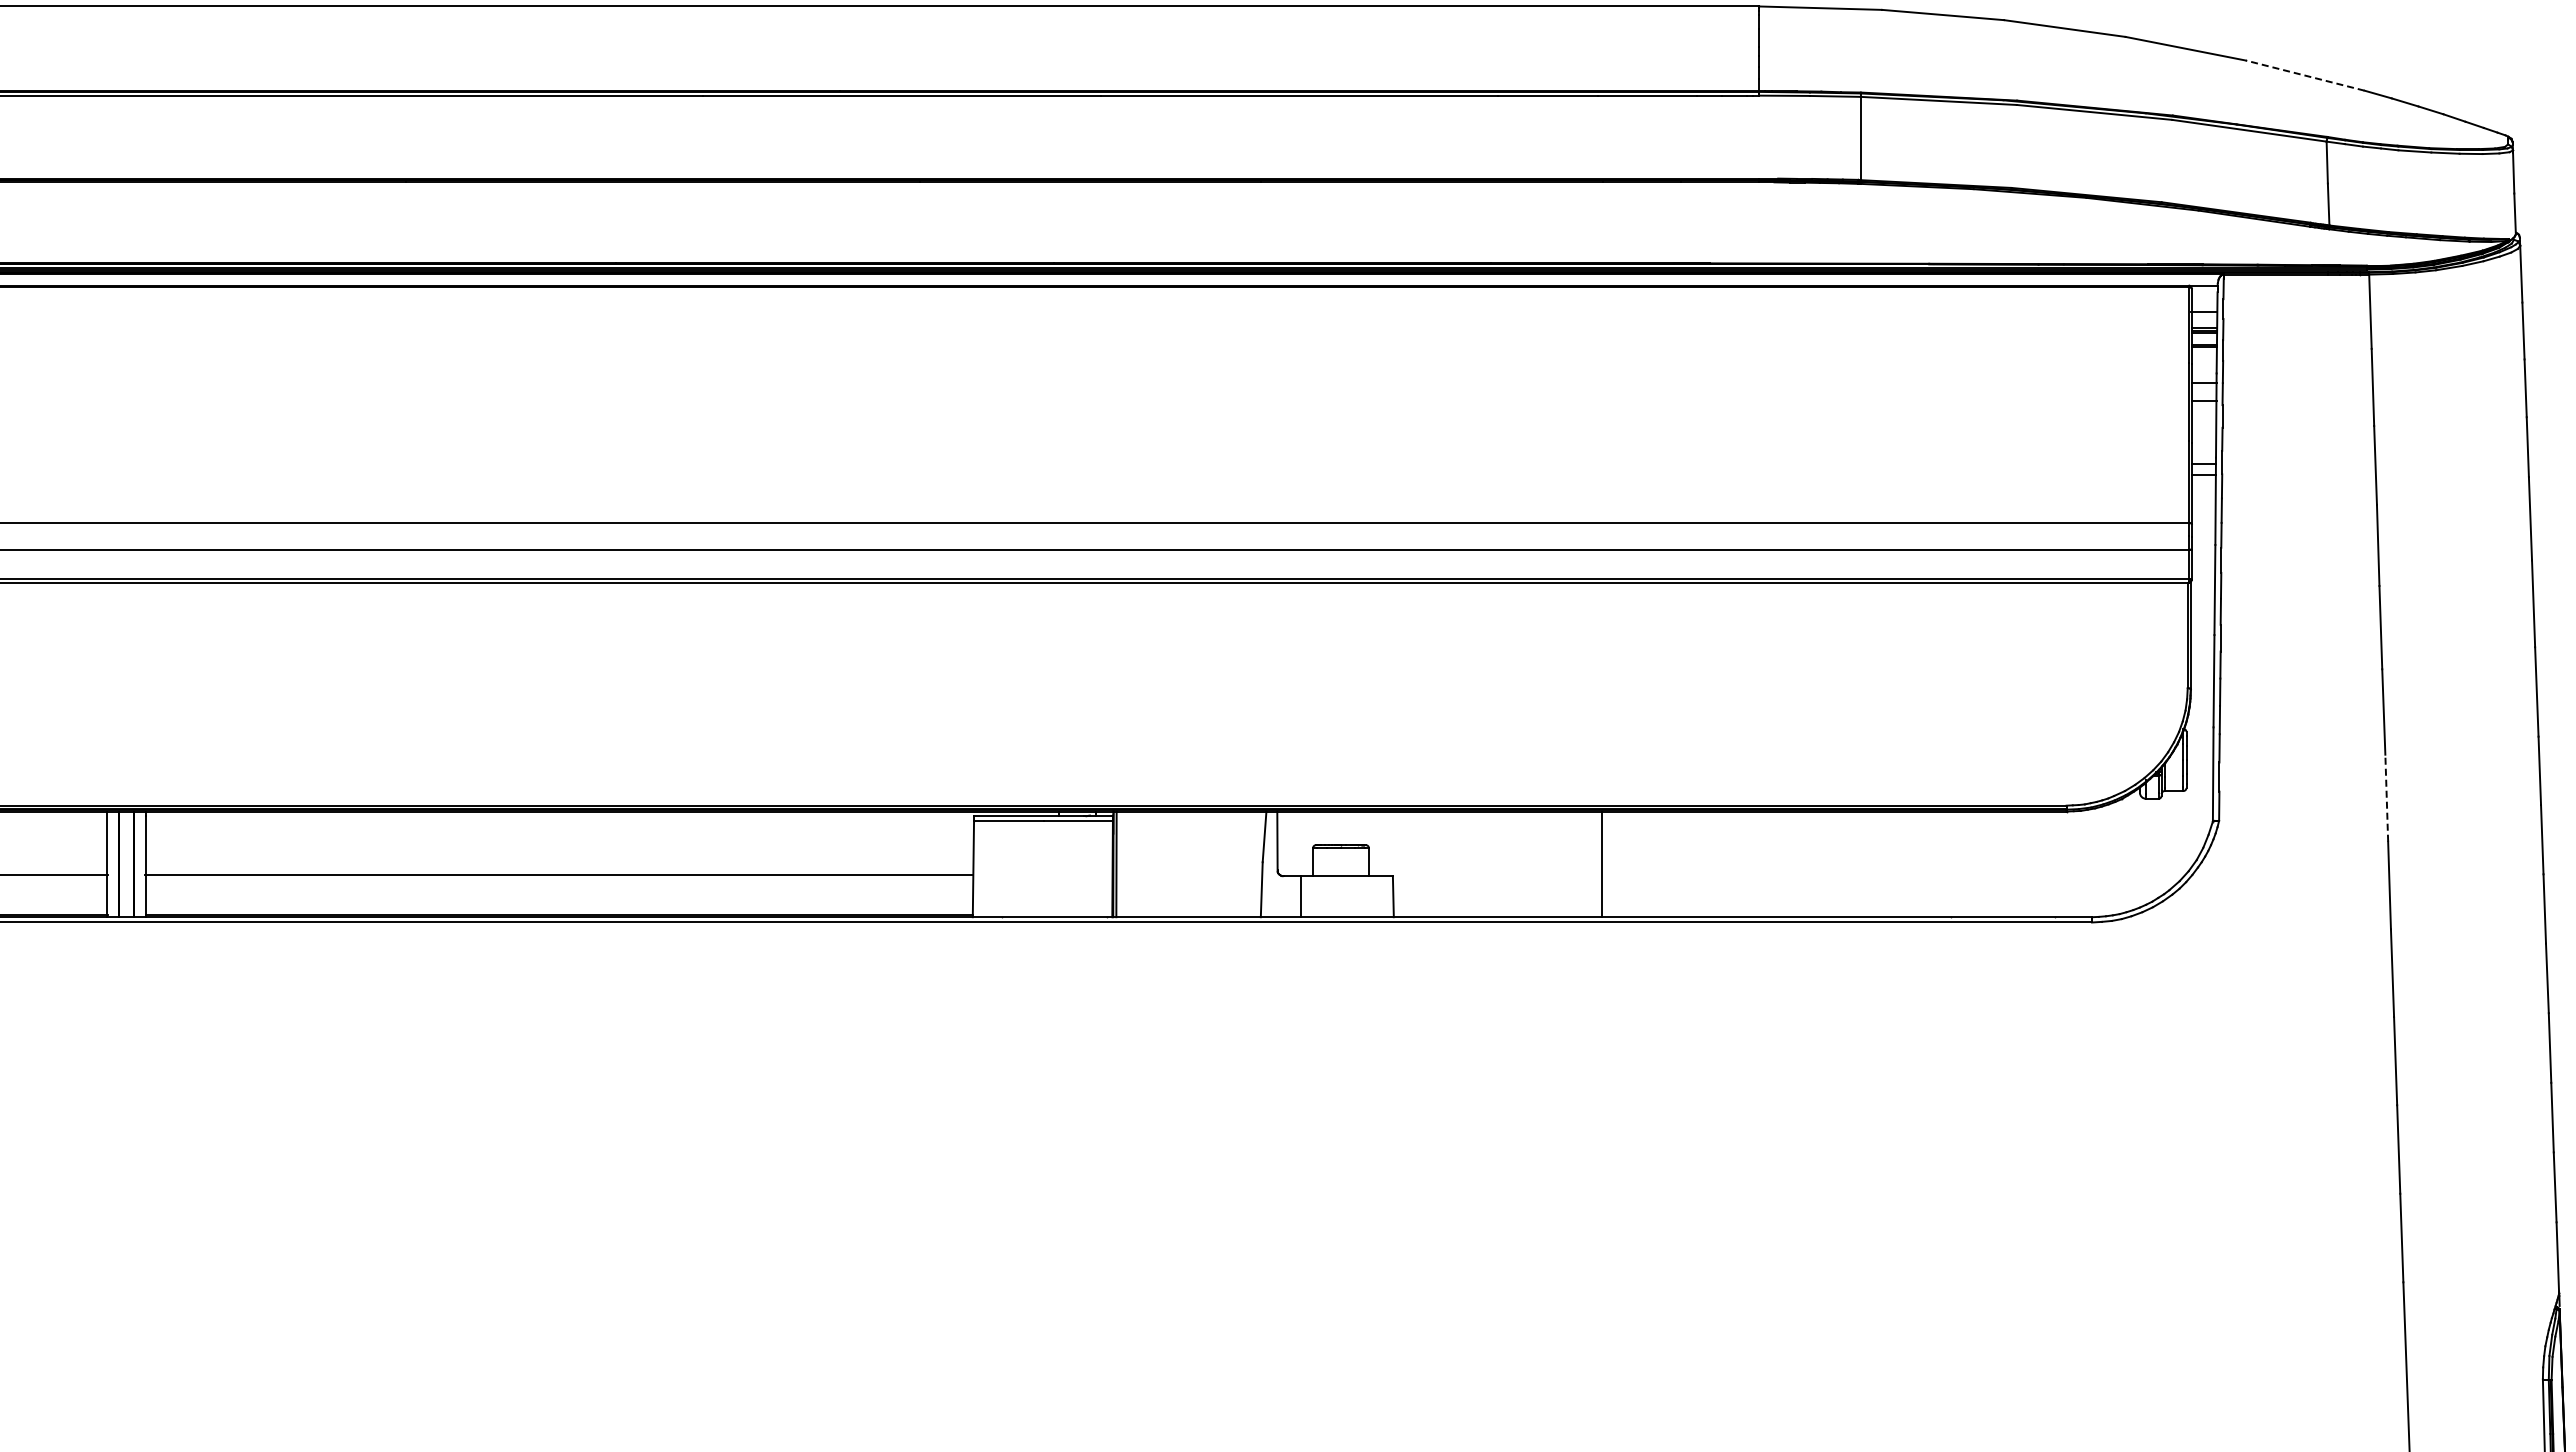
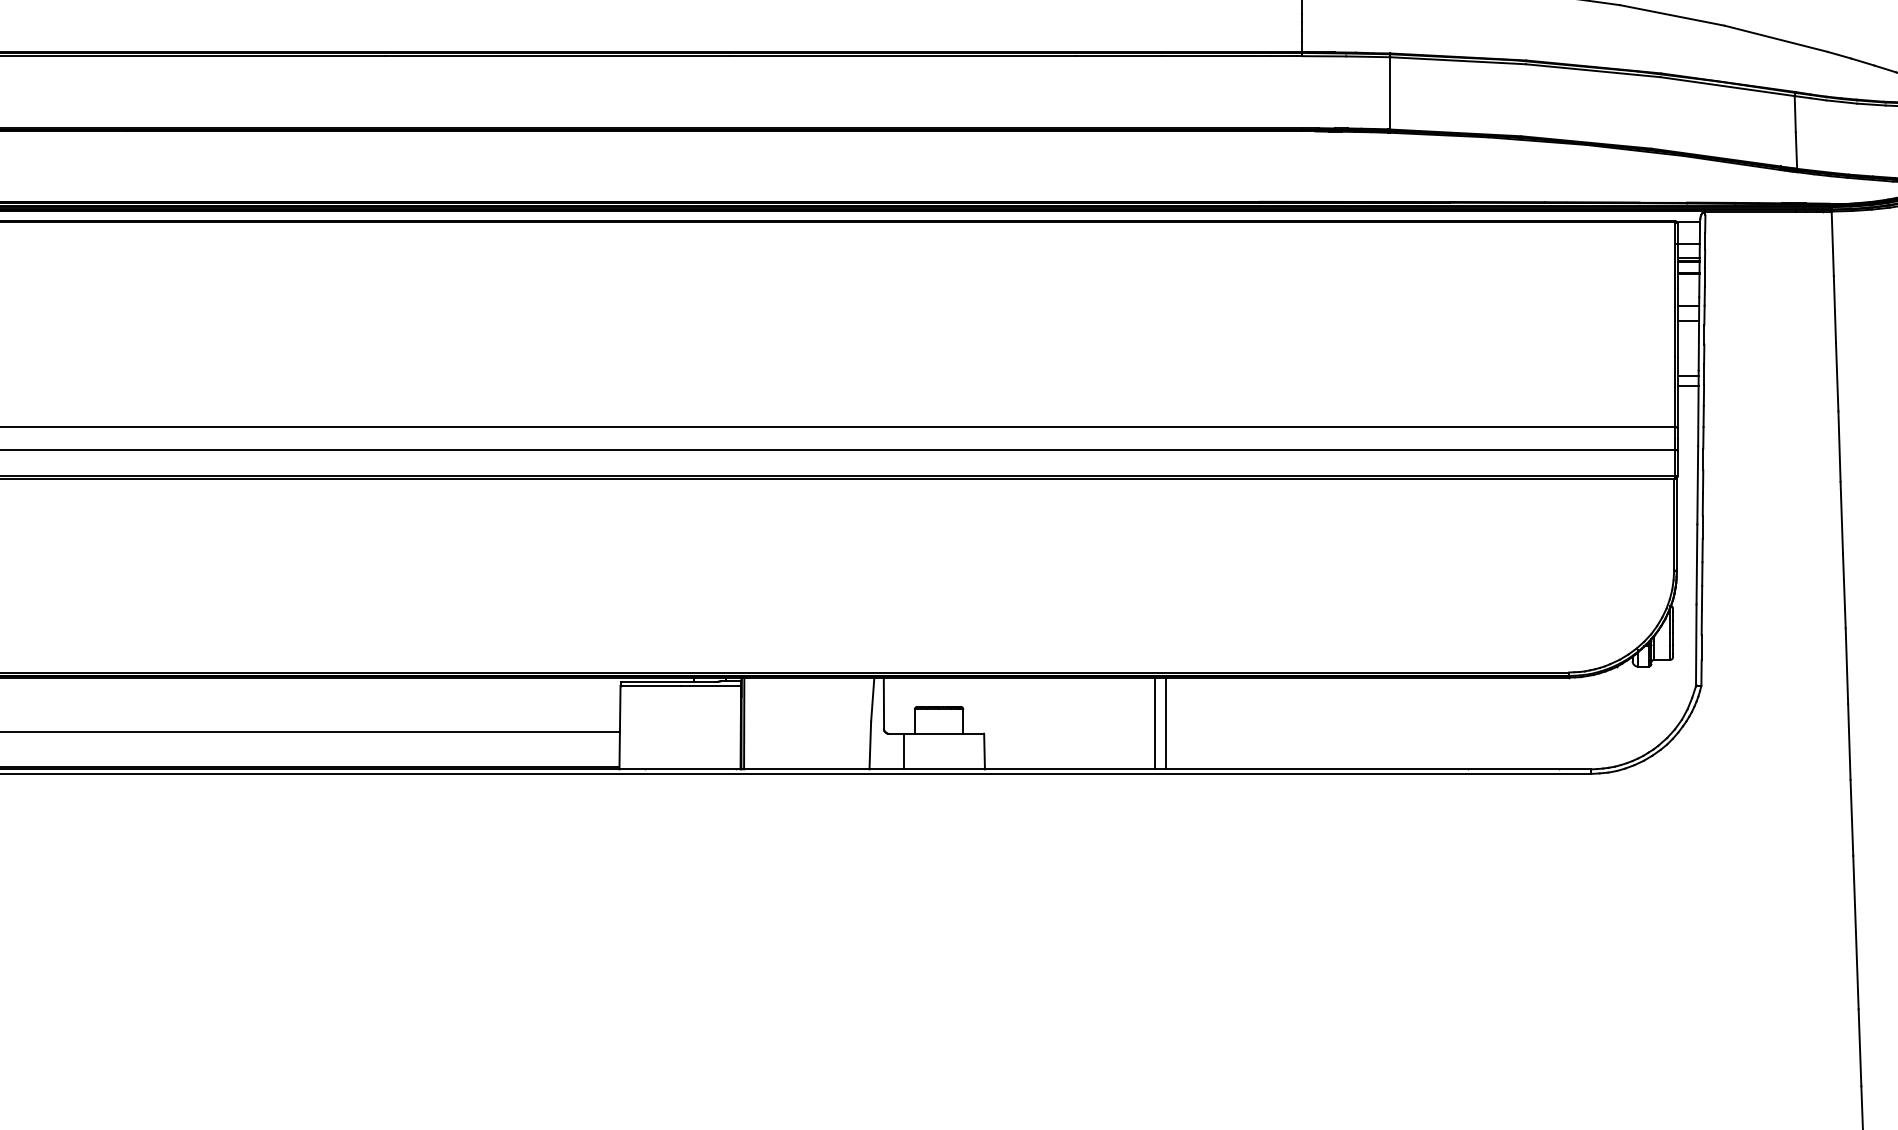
line: (2304, 75) -> (1775, 38), dashed -> solid
line: (2386, 798) -> (1846, 666), dashed -> solid
line: (1589, 864) -> (1154, 723), added

